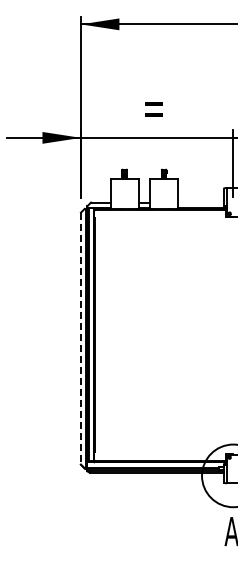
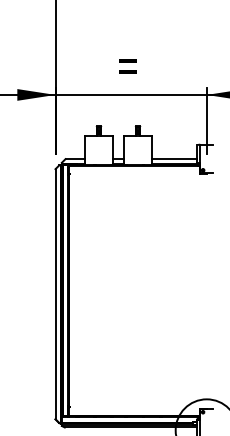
line: (200, 202) -> (174, 159), added
line: (80, 339) -> (55, 295), dashed -> solid

